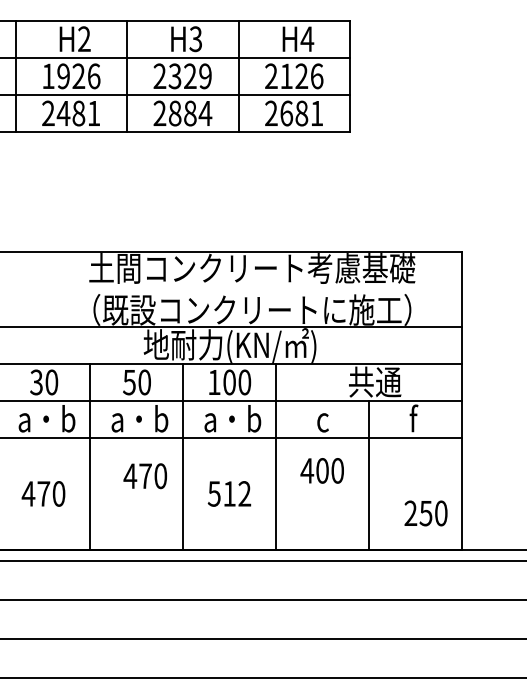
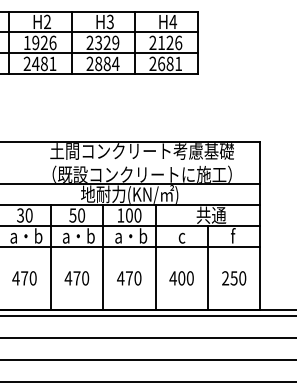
text: (322, 471) -> (181, 278), moved
text: (144, 476) -> (76, 278), moved
text: (229, 494) -> (129, 278), 512 -> 470
text: (426, 513) -> (234, 278), moved

